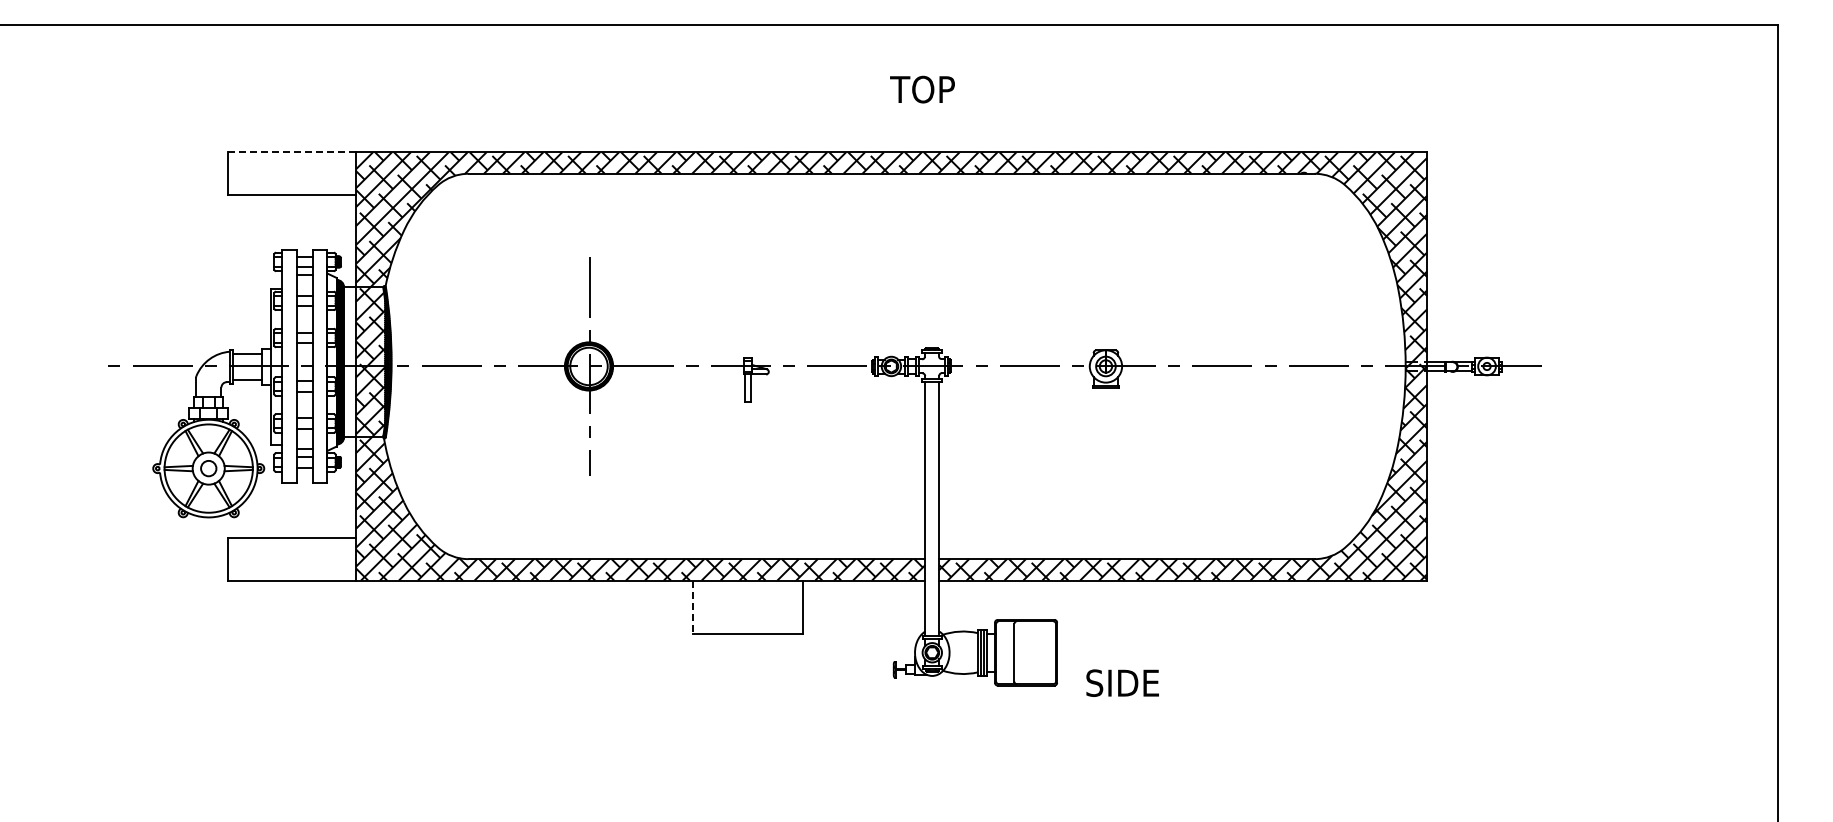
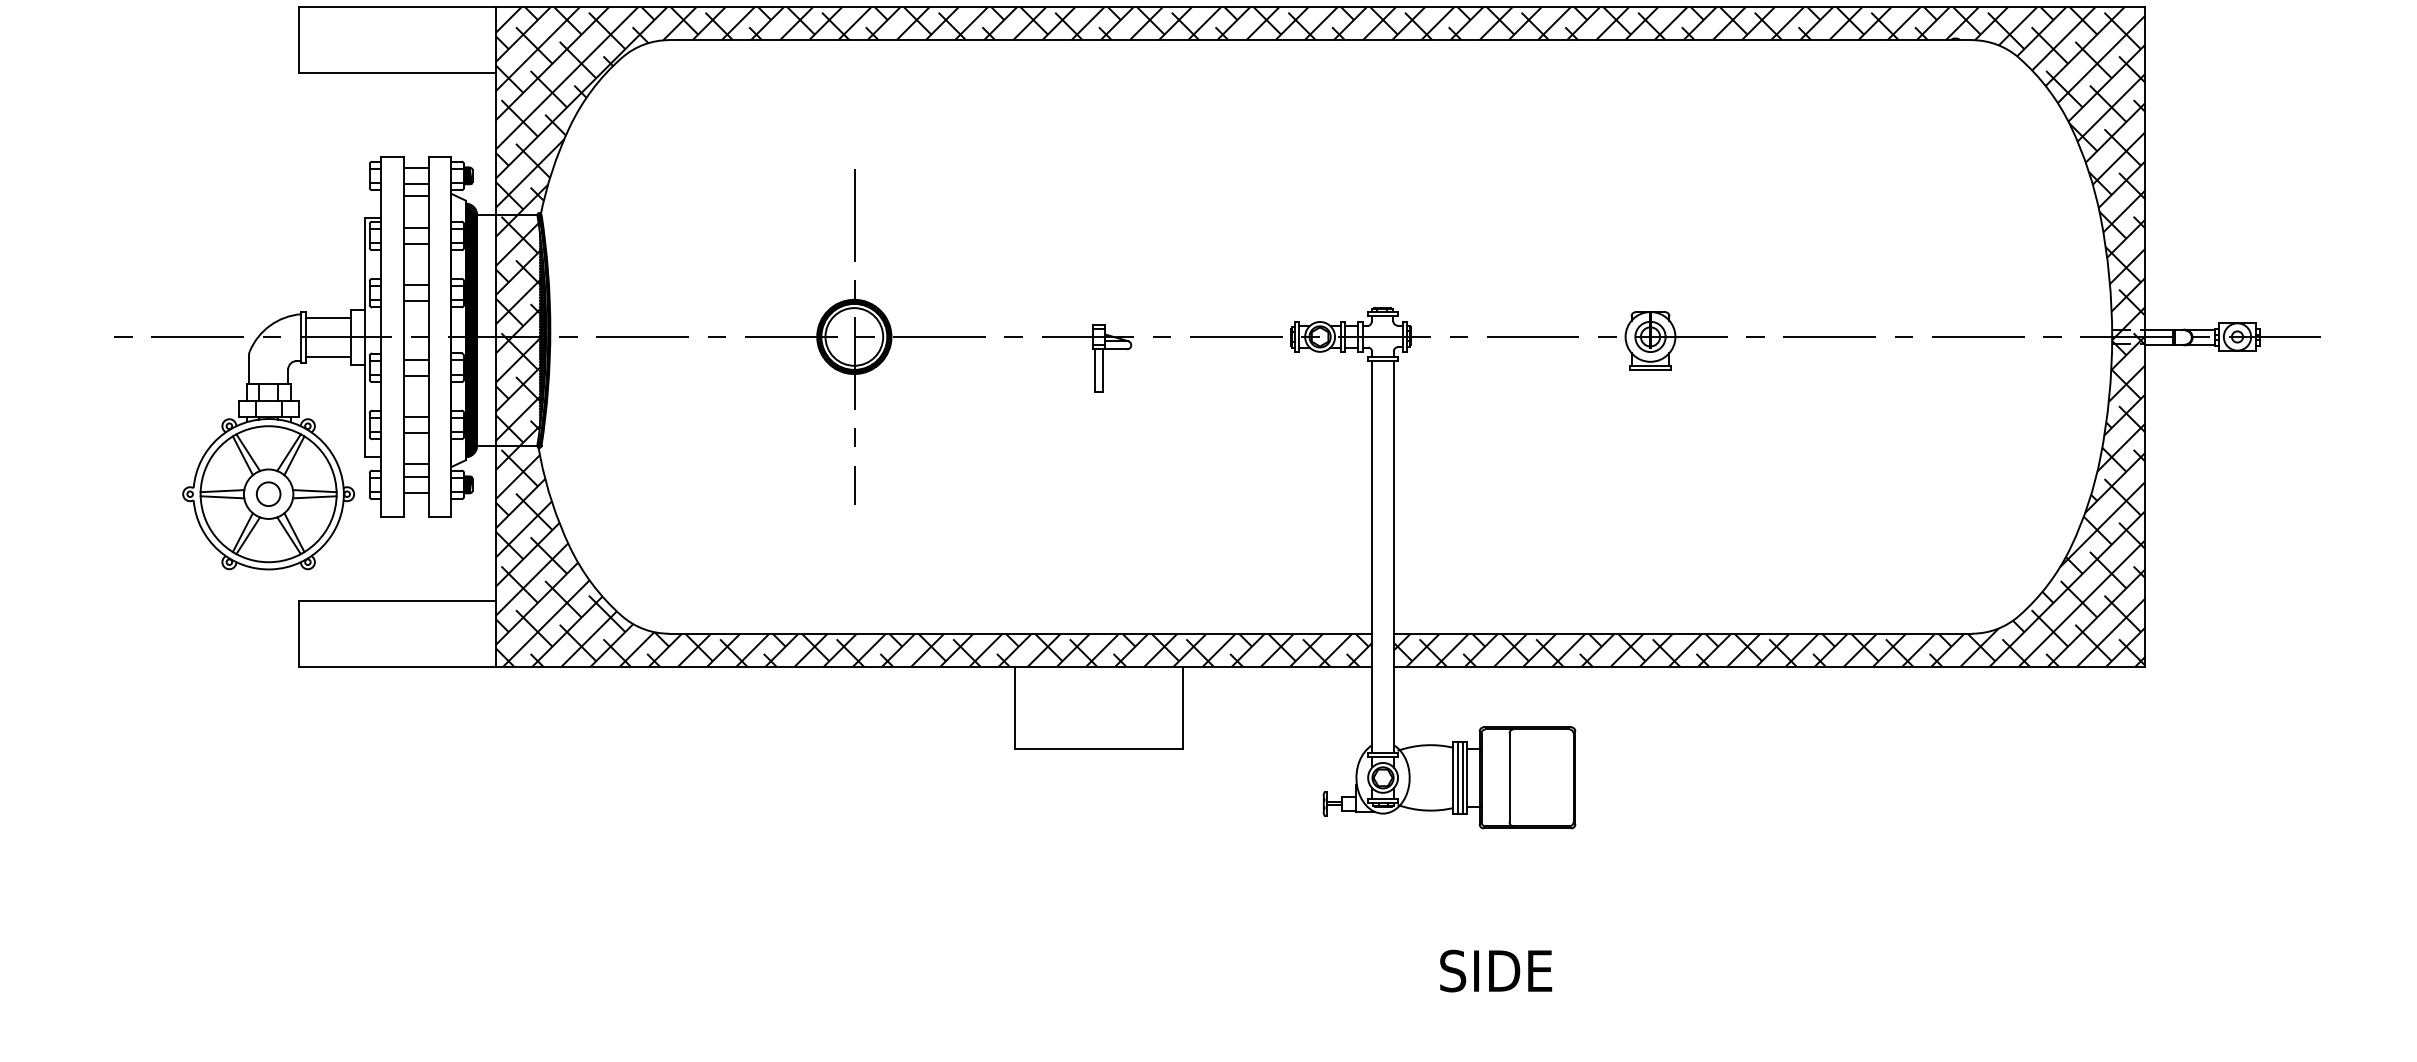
line: (291, 152) -> (396, 7), dashed -> solid
line: (693, 607) -> (1015, 708), dashed -> solid
text: (1122, 682) -> (1495, 970), moved

